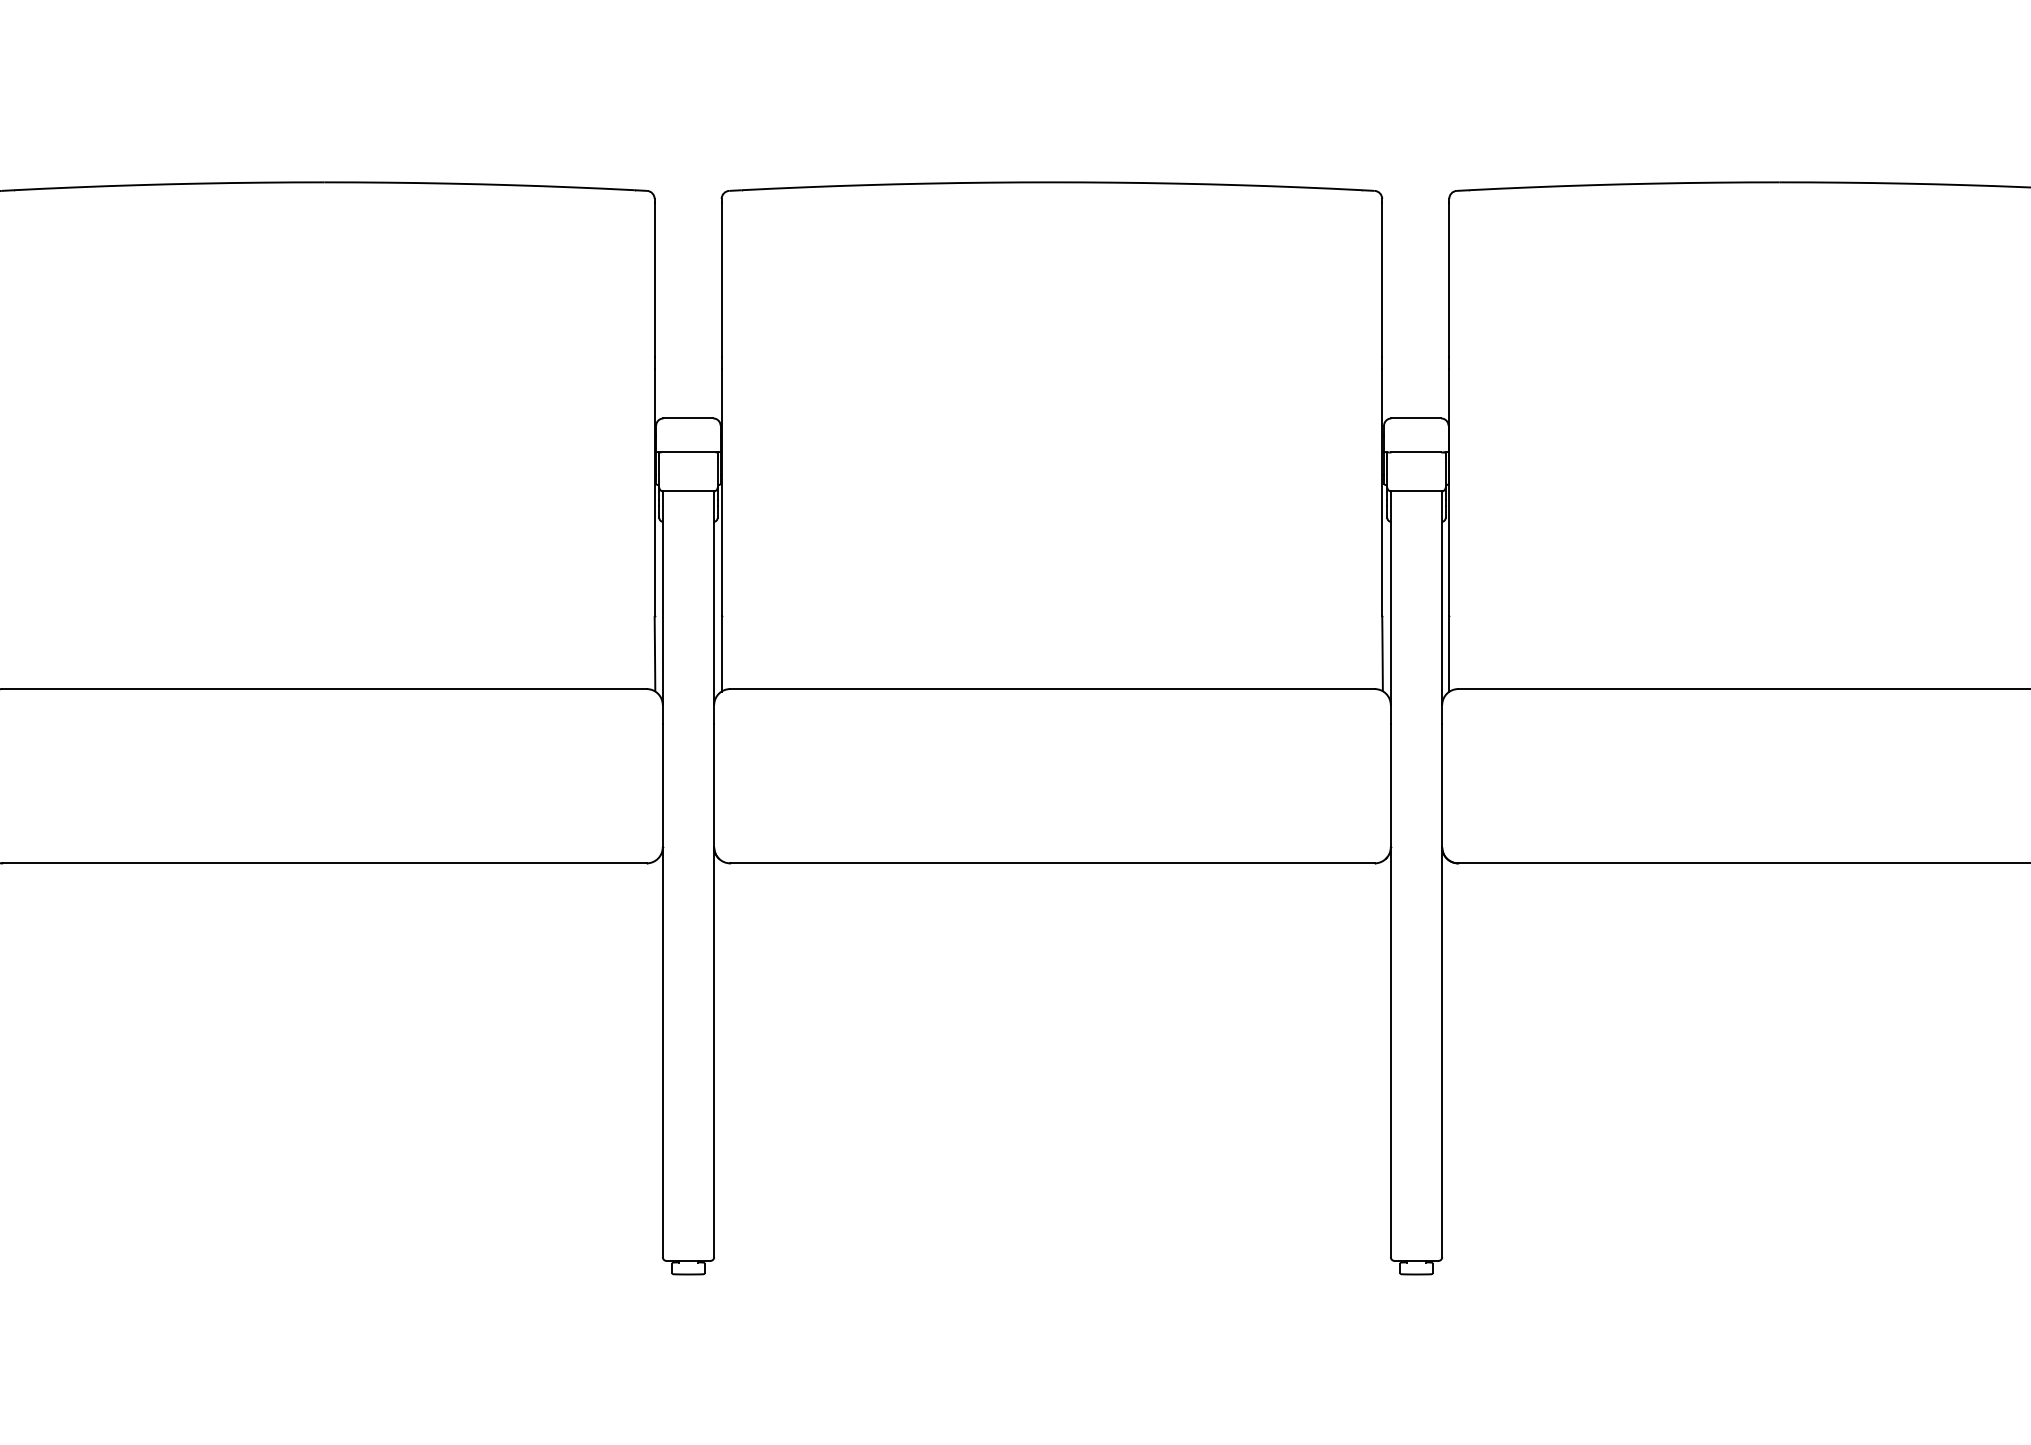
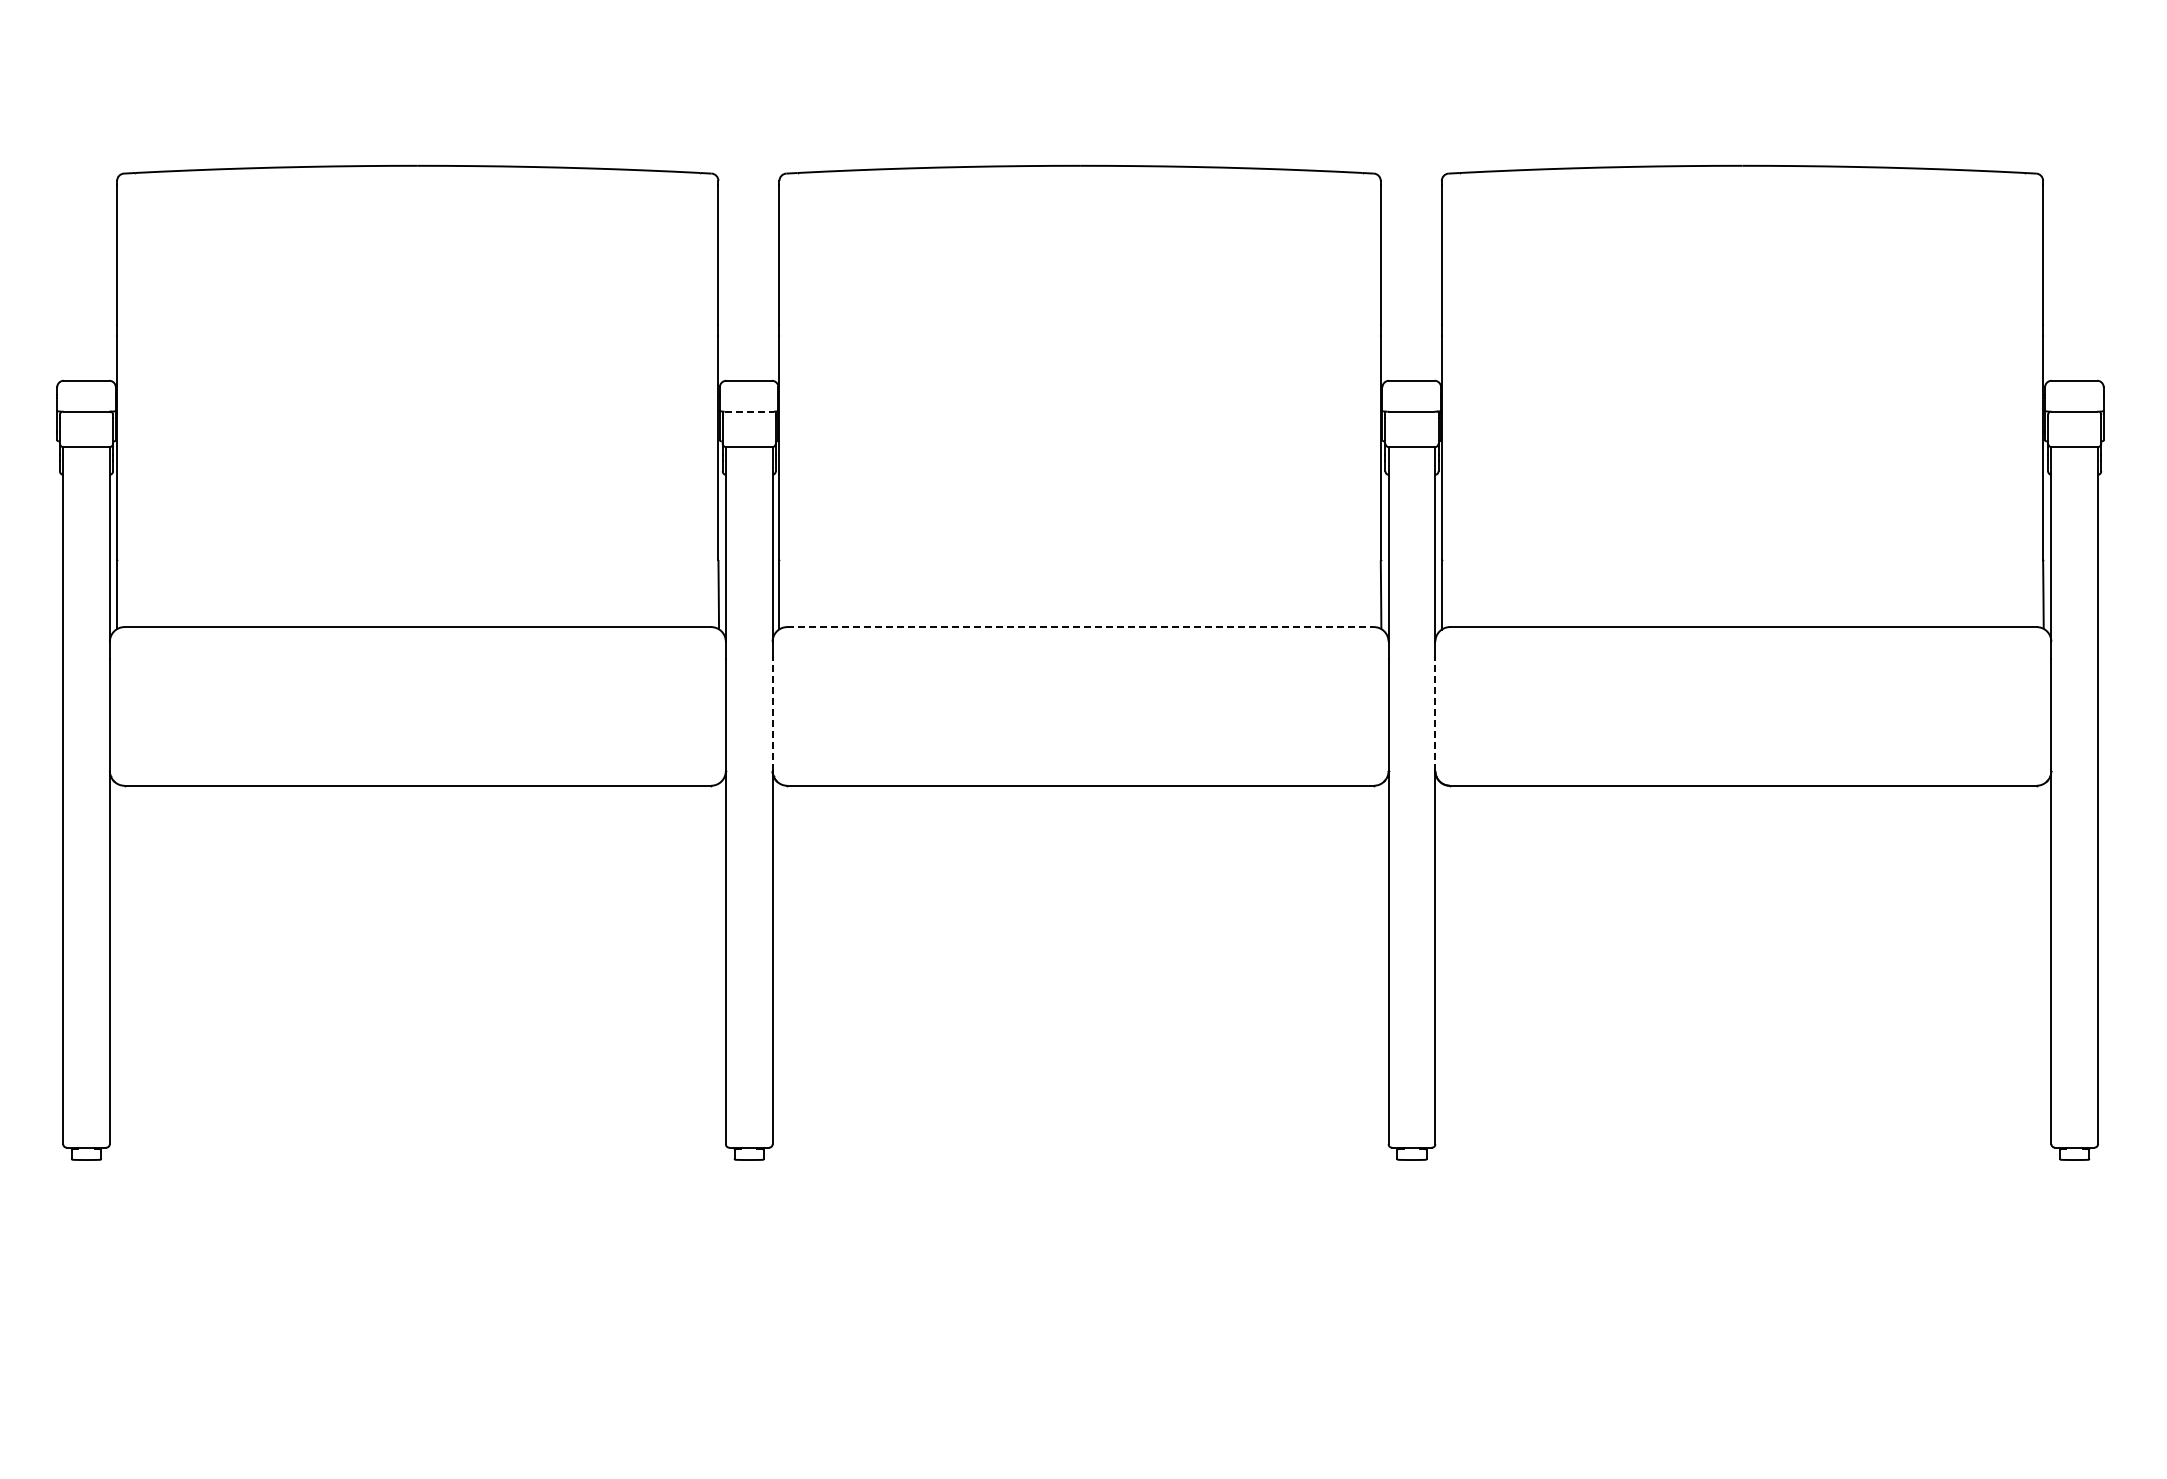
line: (688, 452) -> (749, 411), solid -> dashed
line: (1053, 689) -> (1081, 627), solid -> dashed
line: (714, 785) -> (772, 714), solid -> dashed
line: (1442, 785) -> (1435, 714), solid -> dashed

